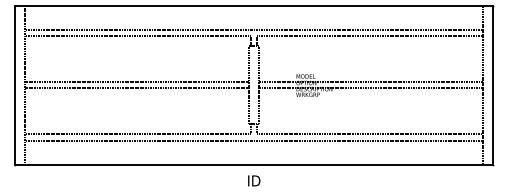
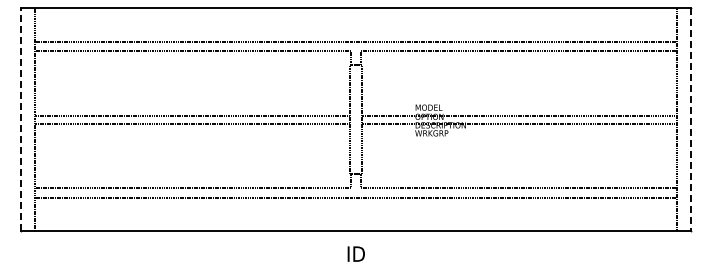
line: (15, 84) -> (21, 119), solid -> dashed
line: (492, 84) -> (690, 119), solid -> dashed

